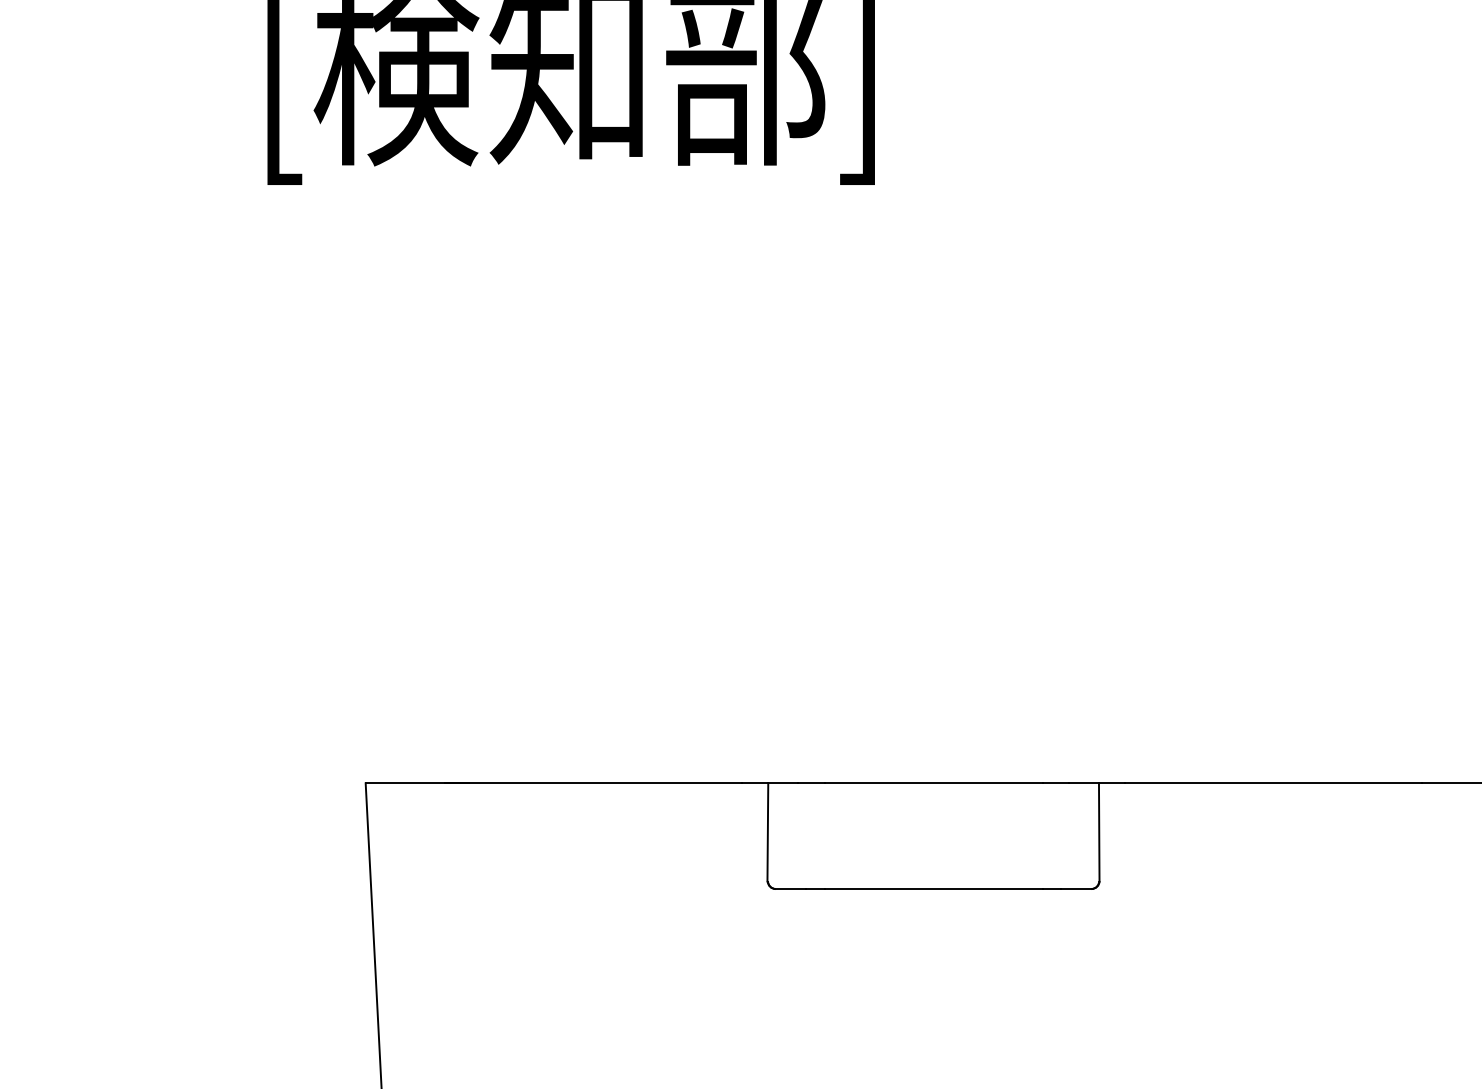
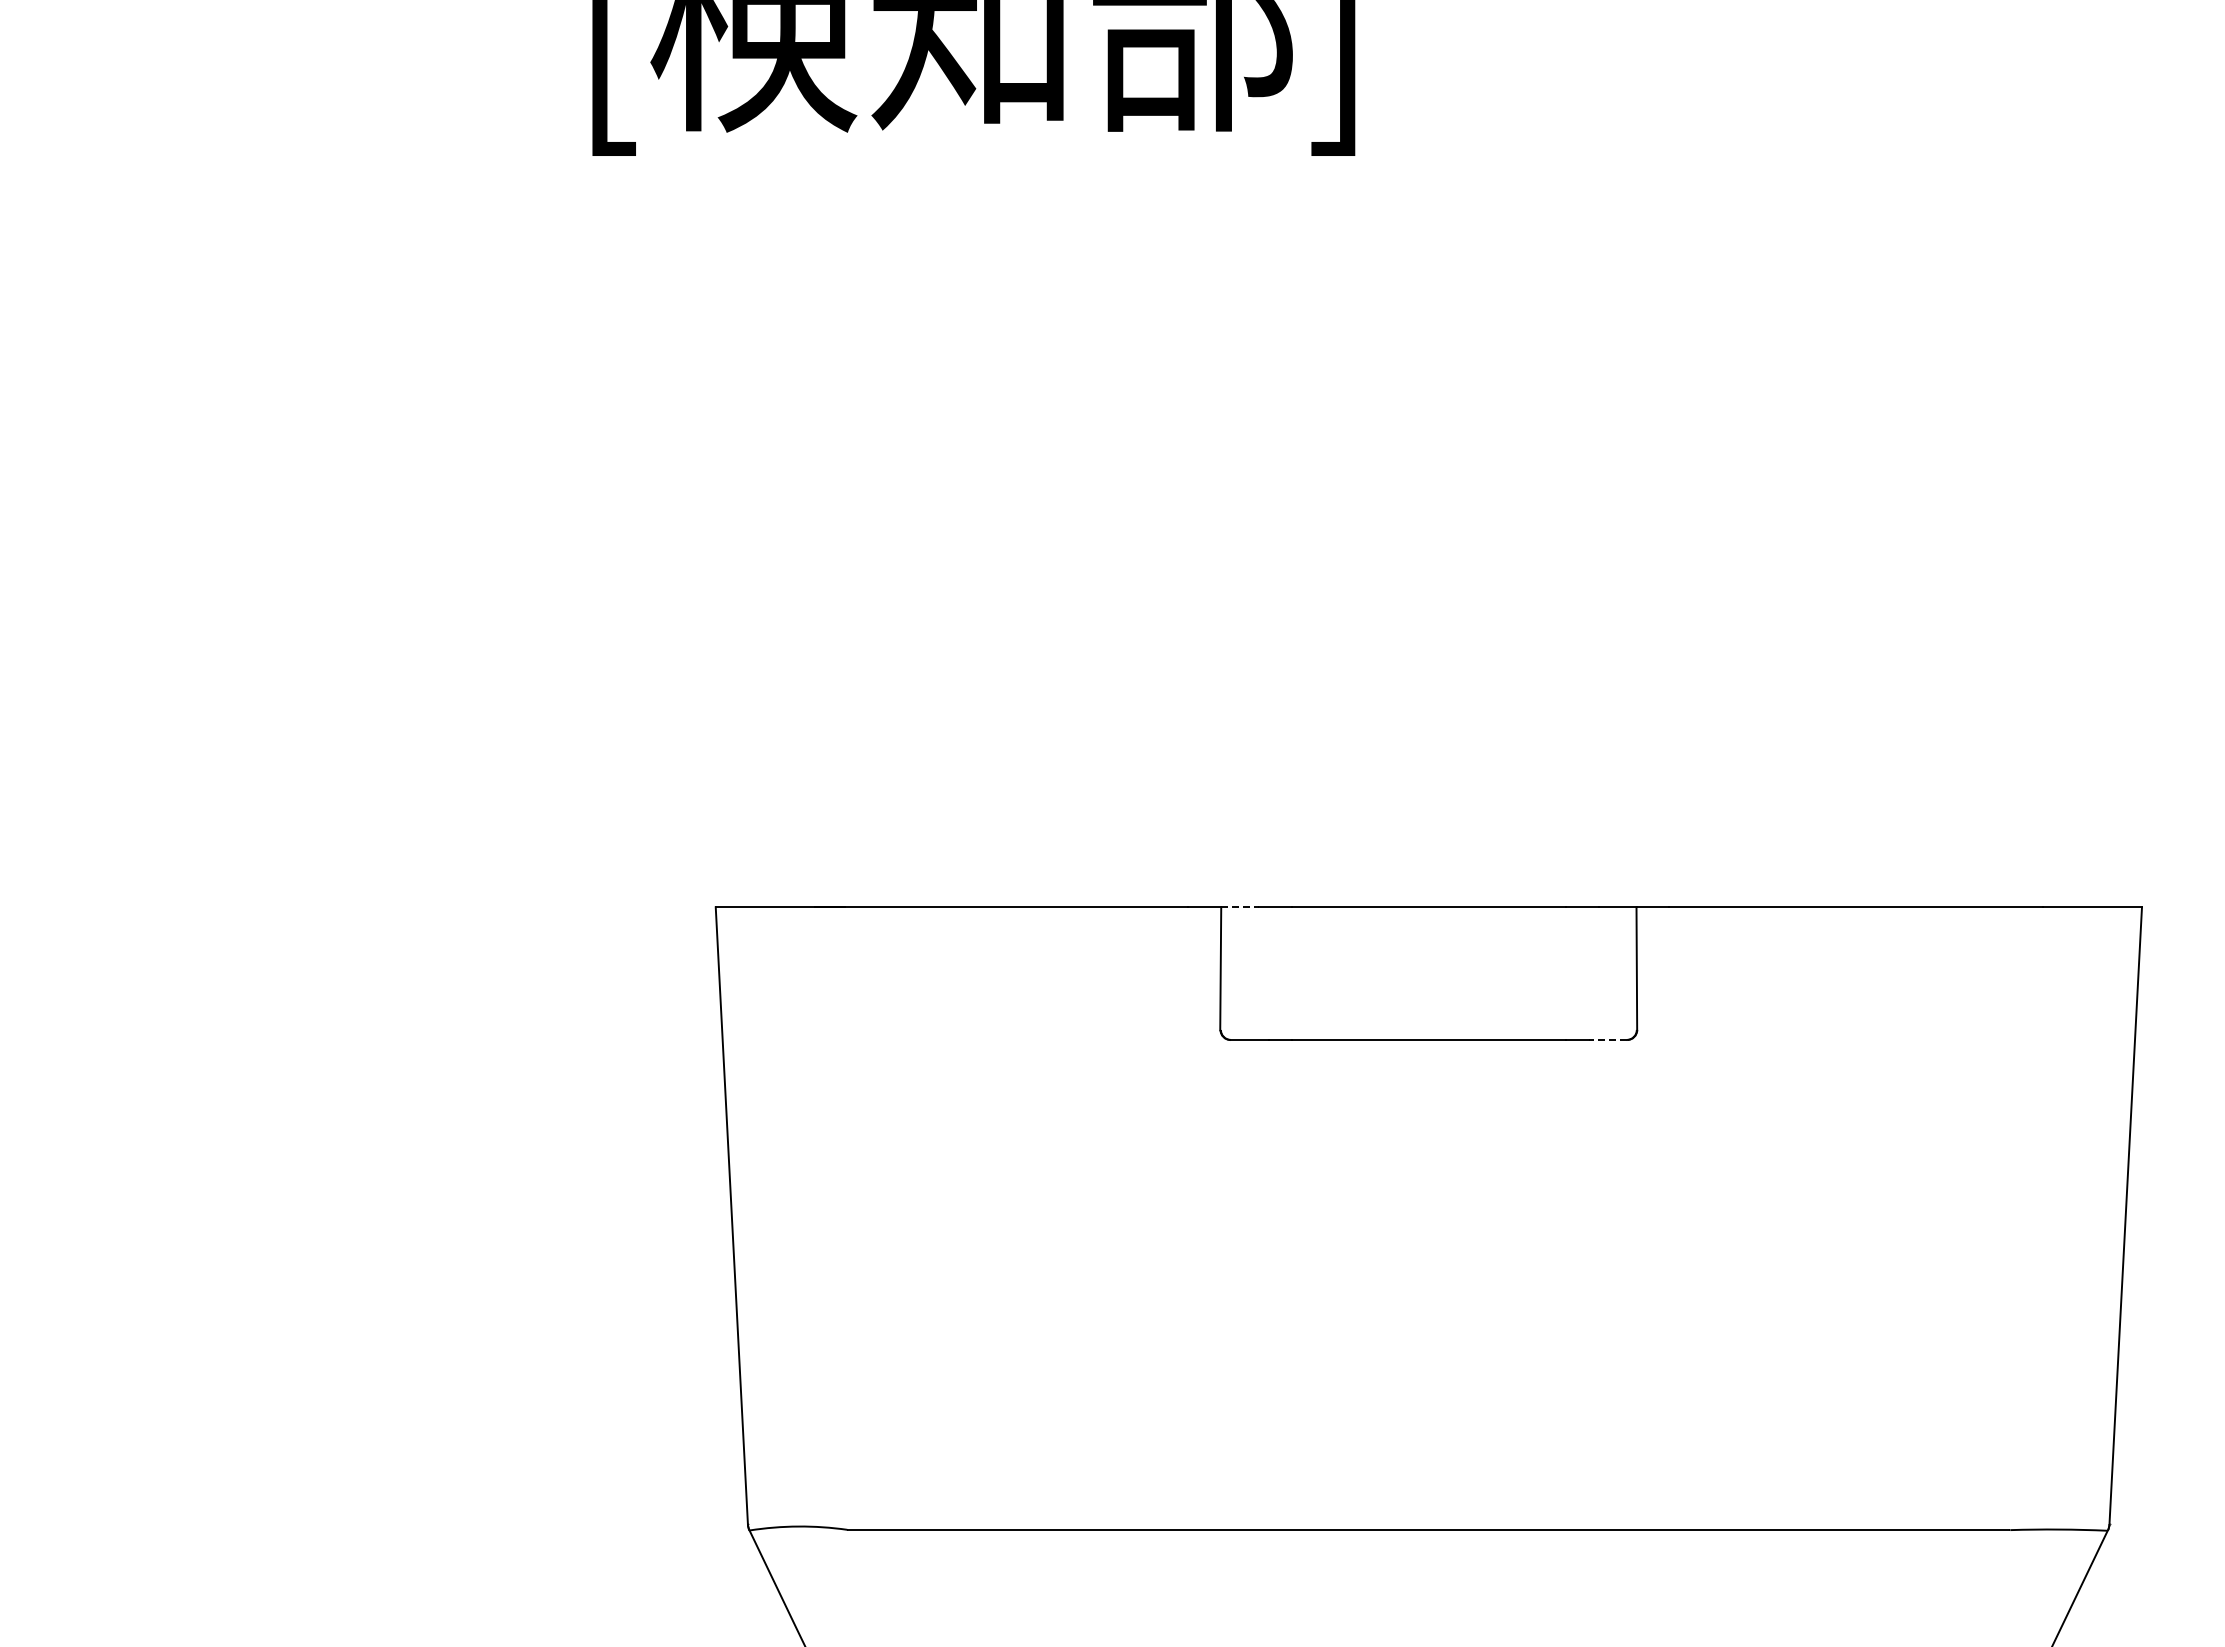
line: (783, 783) -> (1240, 907), solid -> dashed
line: (1075, 888) -> (1607, 1039), solid -> dashed

